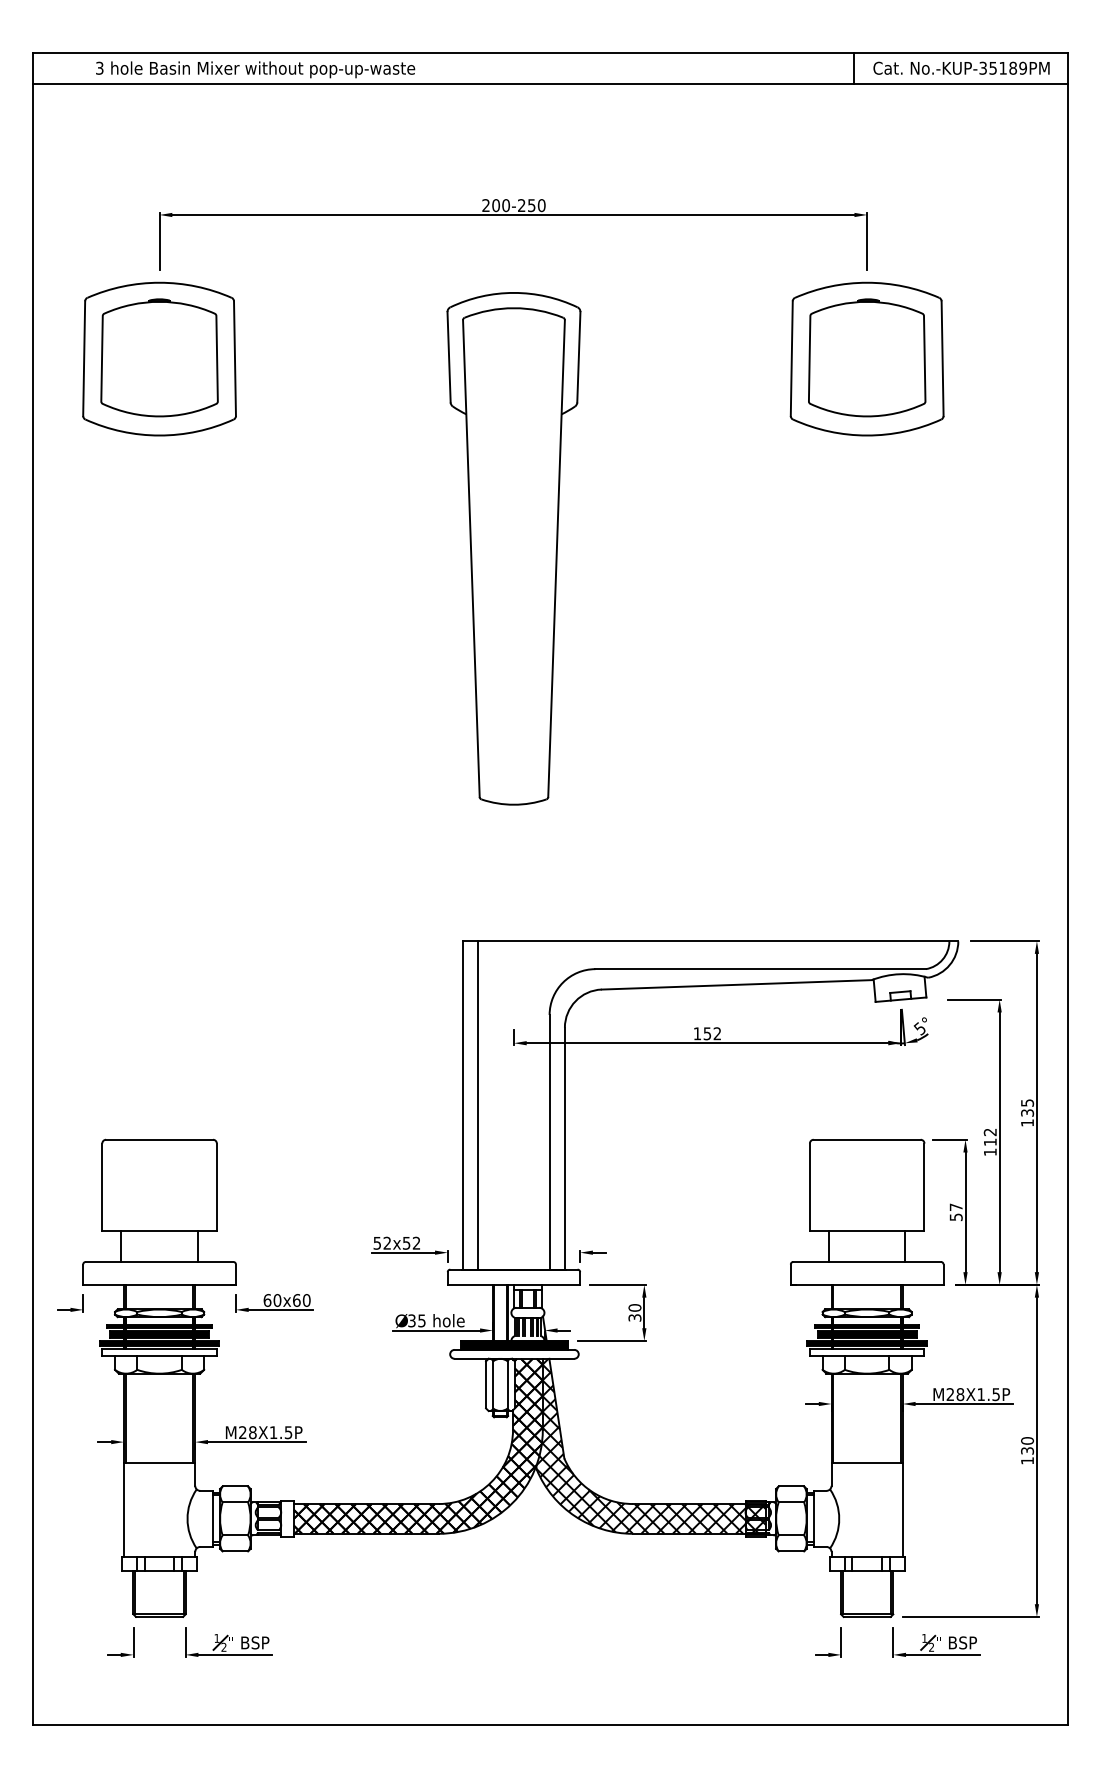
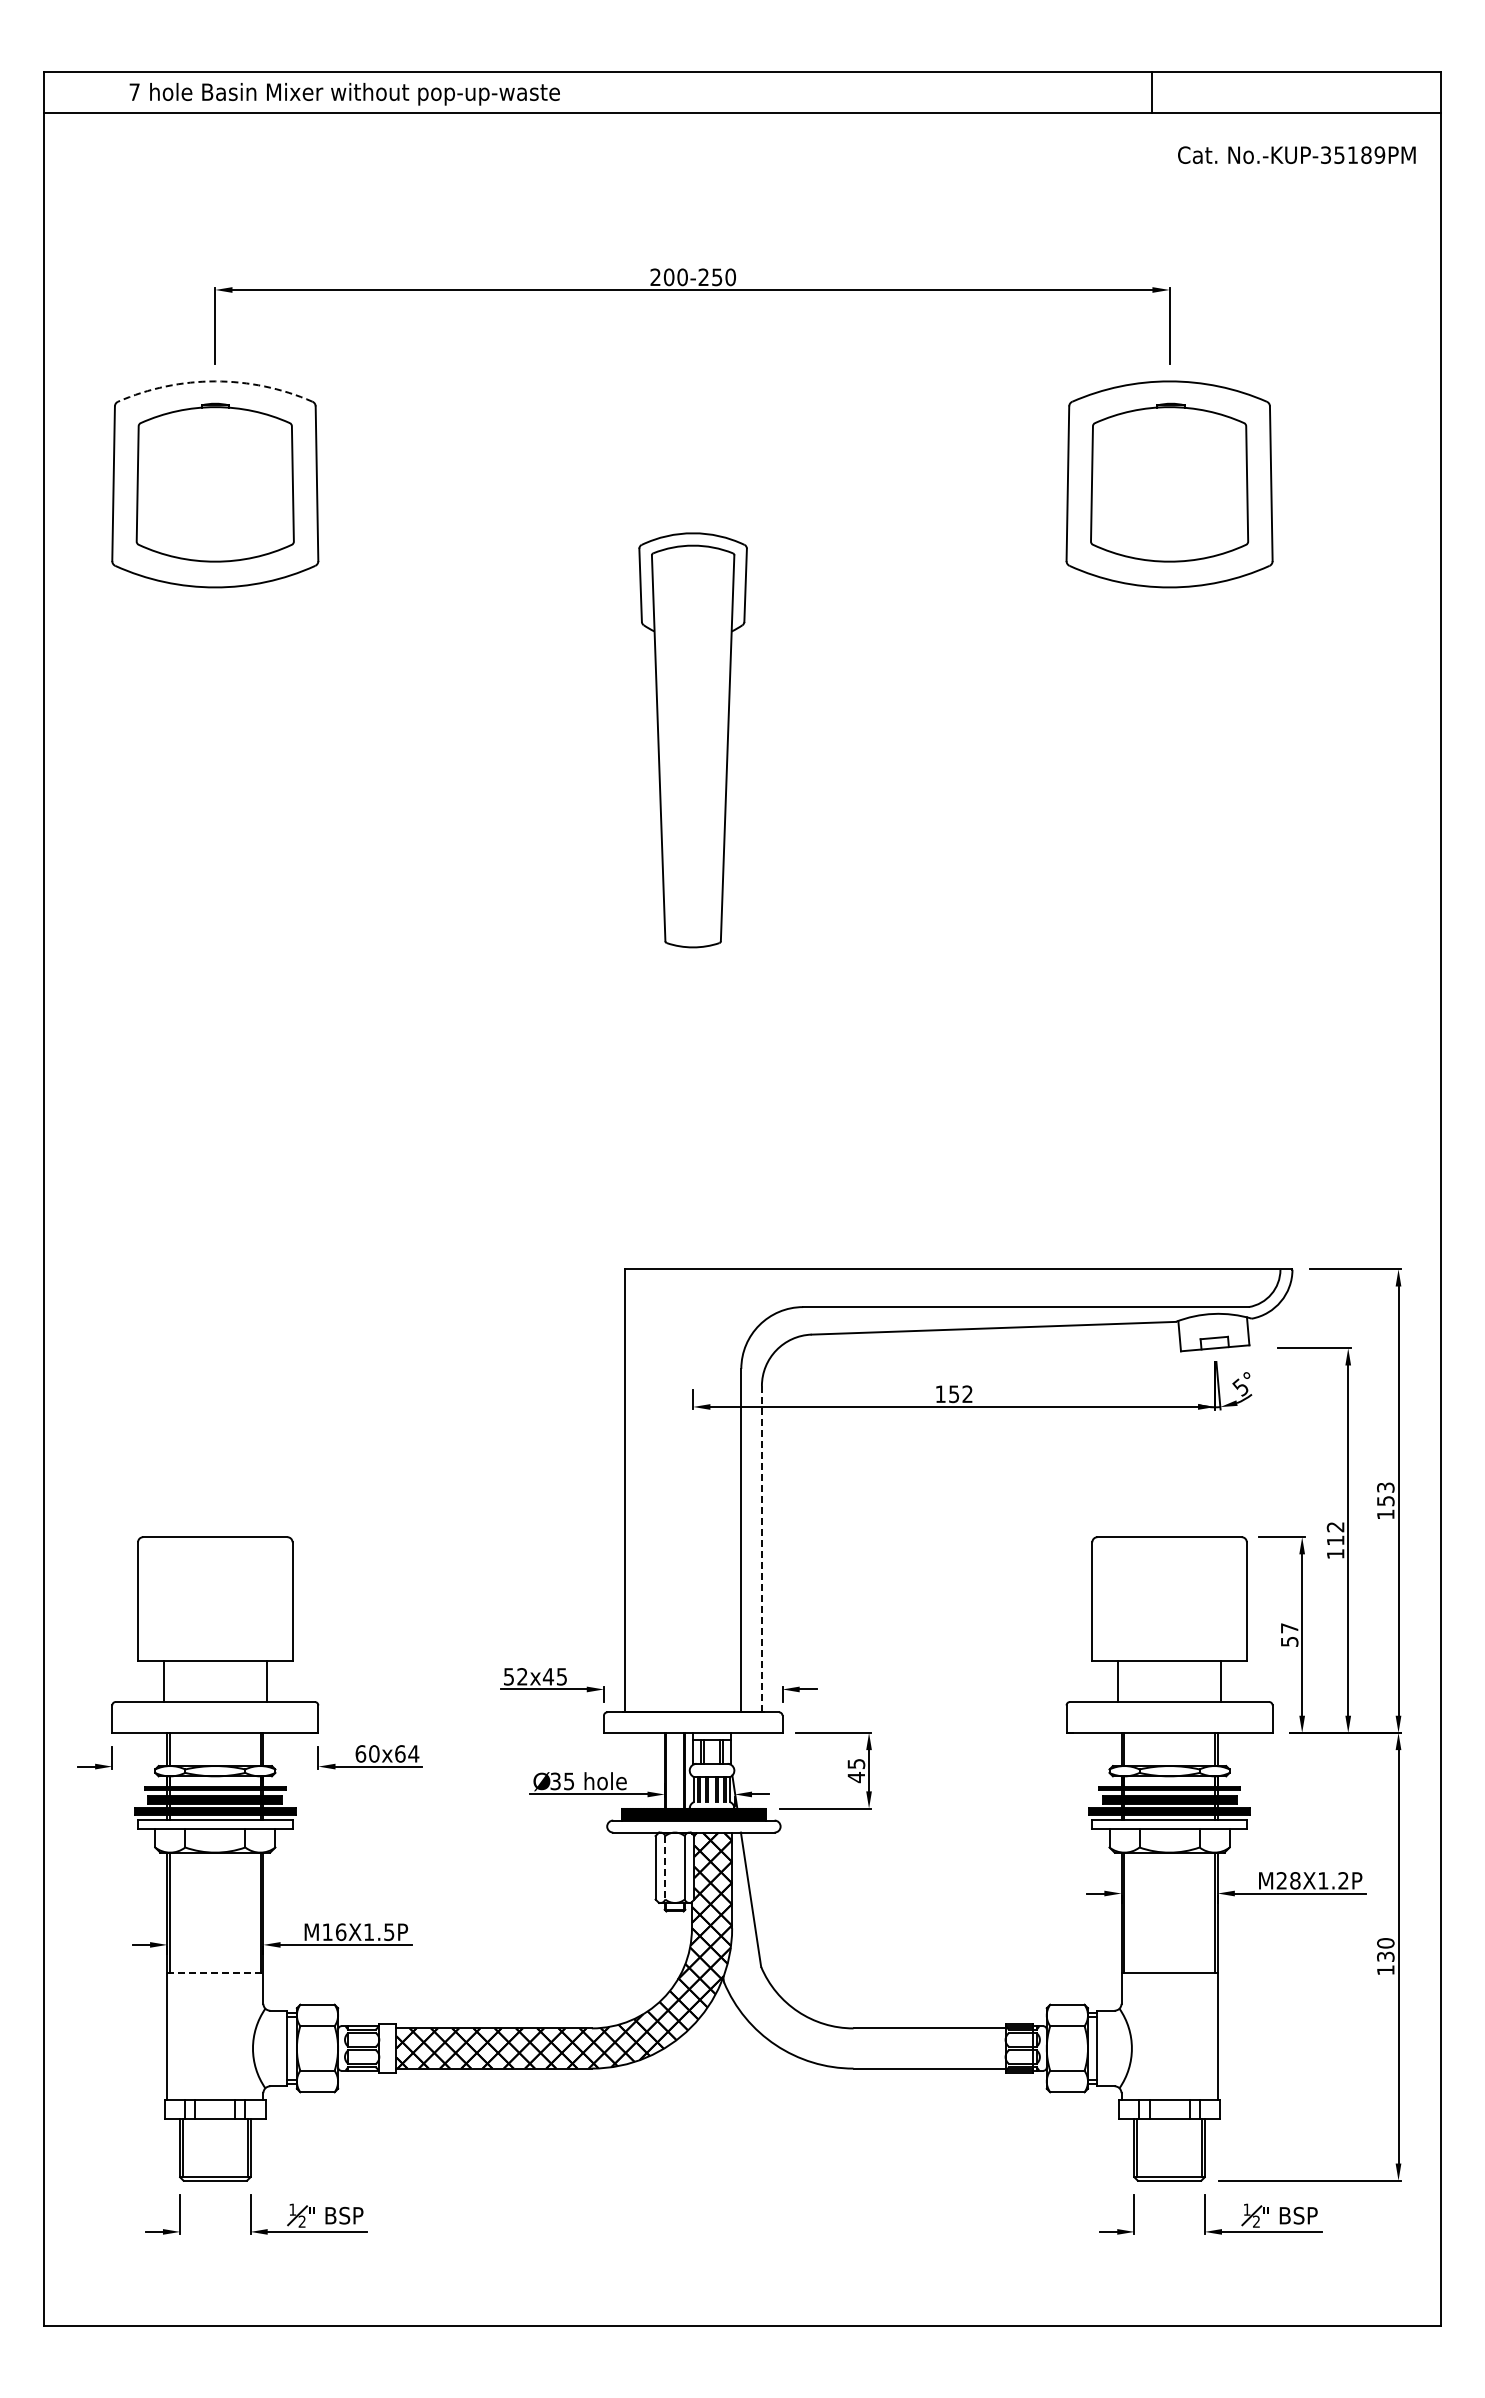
text: (961, 67) -> (1296, 154), moved
text: (99, 68) -> (134, 92), 3 -> 7
arc: (159, 282) -> (215, 381), solid -> dashed
part: (513, 549) -> (692, 740), size x0.6
line: (478, 1105) -> (645, 1490), removed
text: (1027, 1107) -> (1385, 1493), 135 -> 153
line: (564, 1148) -> (761, 1548), solid -> dashed
text: (411, 1243) -> (554, 1676), 52x52 -> 52x45
text: (306, 1300) -> (413, 1753), 60x60 -> 60x64
text: (635, 1312) -> (856, 1770), 30 -> 45
line: (493, 1384) -> (665, 1867), solid -> dashed
text: (996, 1394) -> (1343, 1880), M28X1.5P -> M28X1.2P
text: (247, 1432) -> (334, 1931), M28X1.5P -> M16X1.5P
hatch: (651, 1446) -> (878, 1950), removed
line: (159, 1462) -> (215, 1972), solid -> dashed

